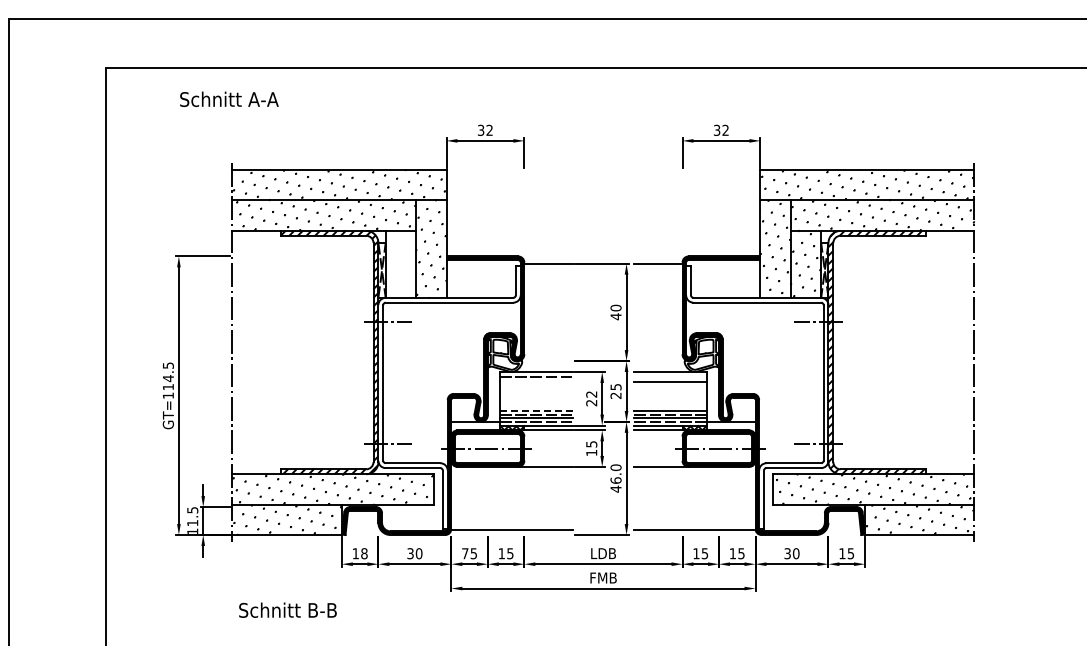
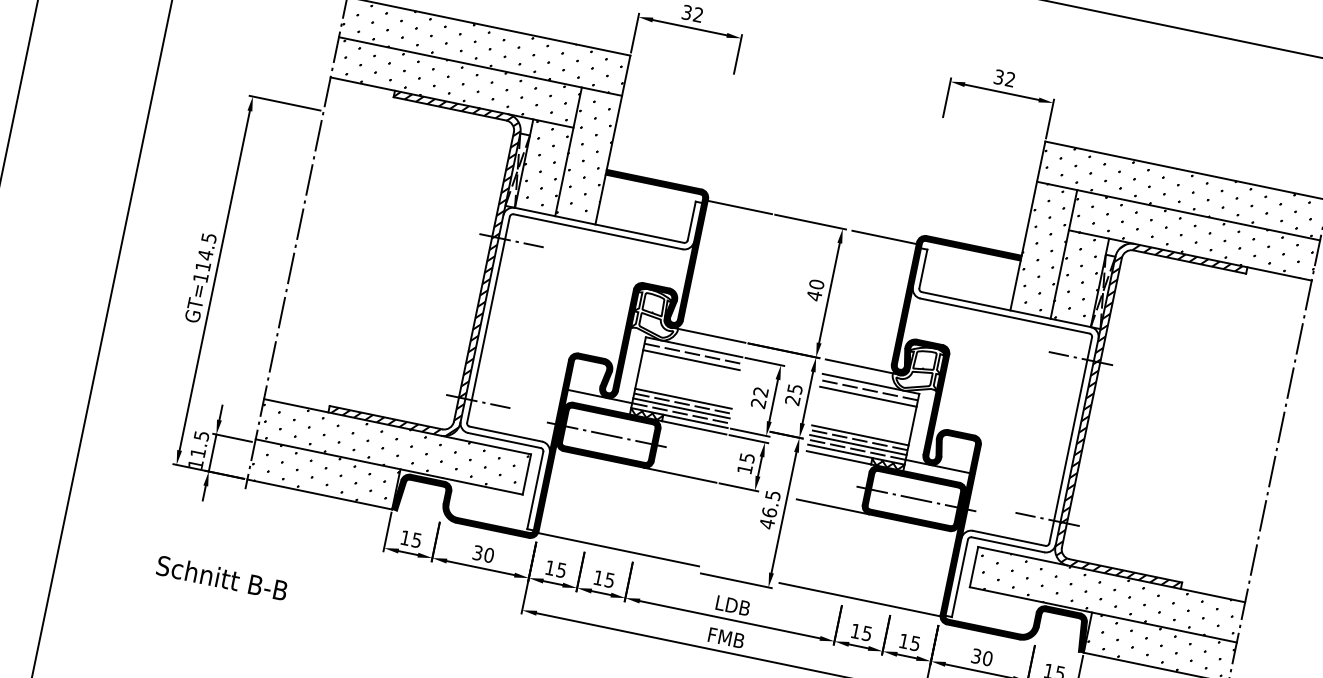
hatch: (401, 261) -> (545, 164), added
line: (545, 361) -> (708, 335), added
line: (661, 361) -> (862, 367), added
line: (669, 376) -> (868, 389), added
line: (536, 381) -> (691, 359), added
line: (537, 410) -> (684, 398), dashed -> solid
text: (615, 467) -> (772, 495), 46.0 -> 46.5
text: (364, 553) -> (416, 540), 18 -> 15
text: (465, 553) -> (550, 567), 75 -> 15
text: (287, 609) -> (221, 576), moved

